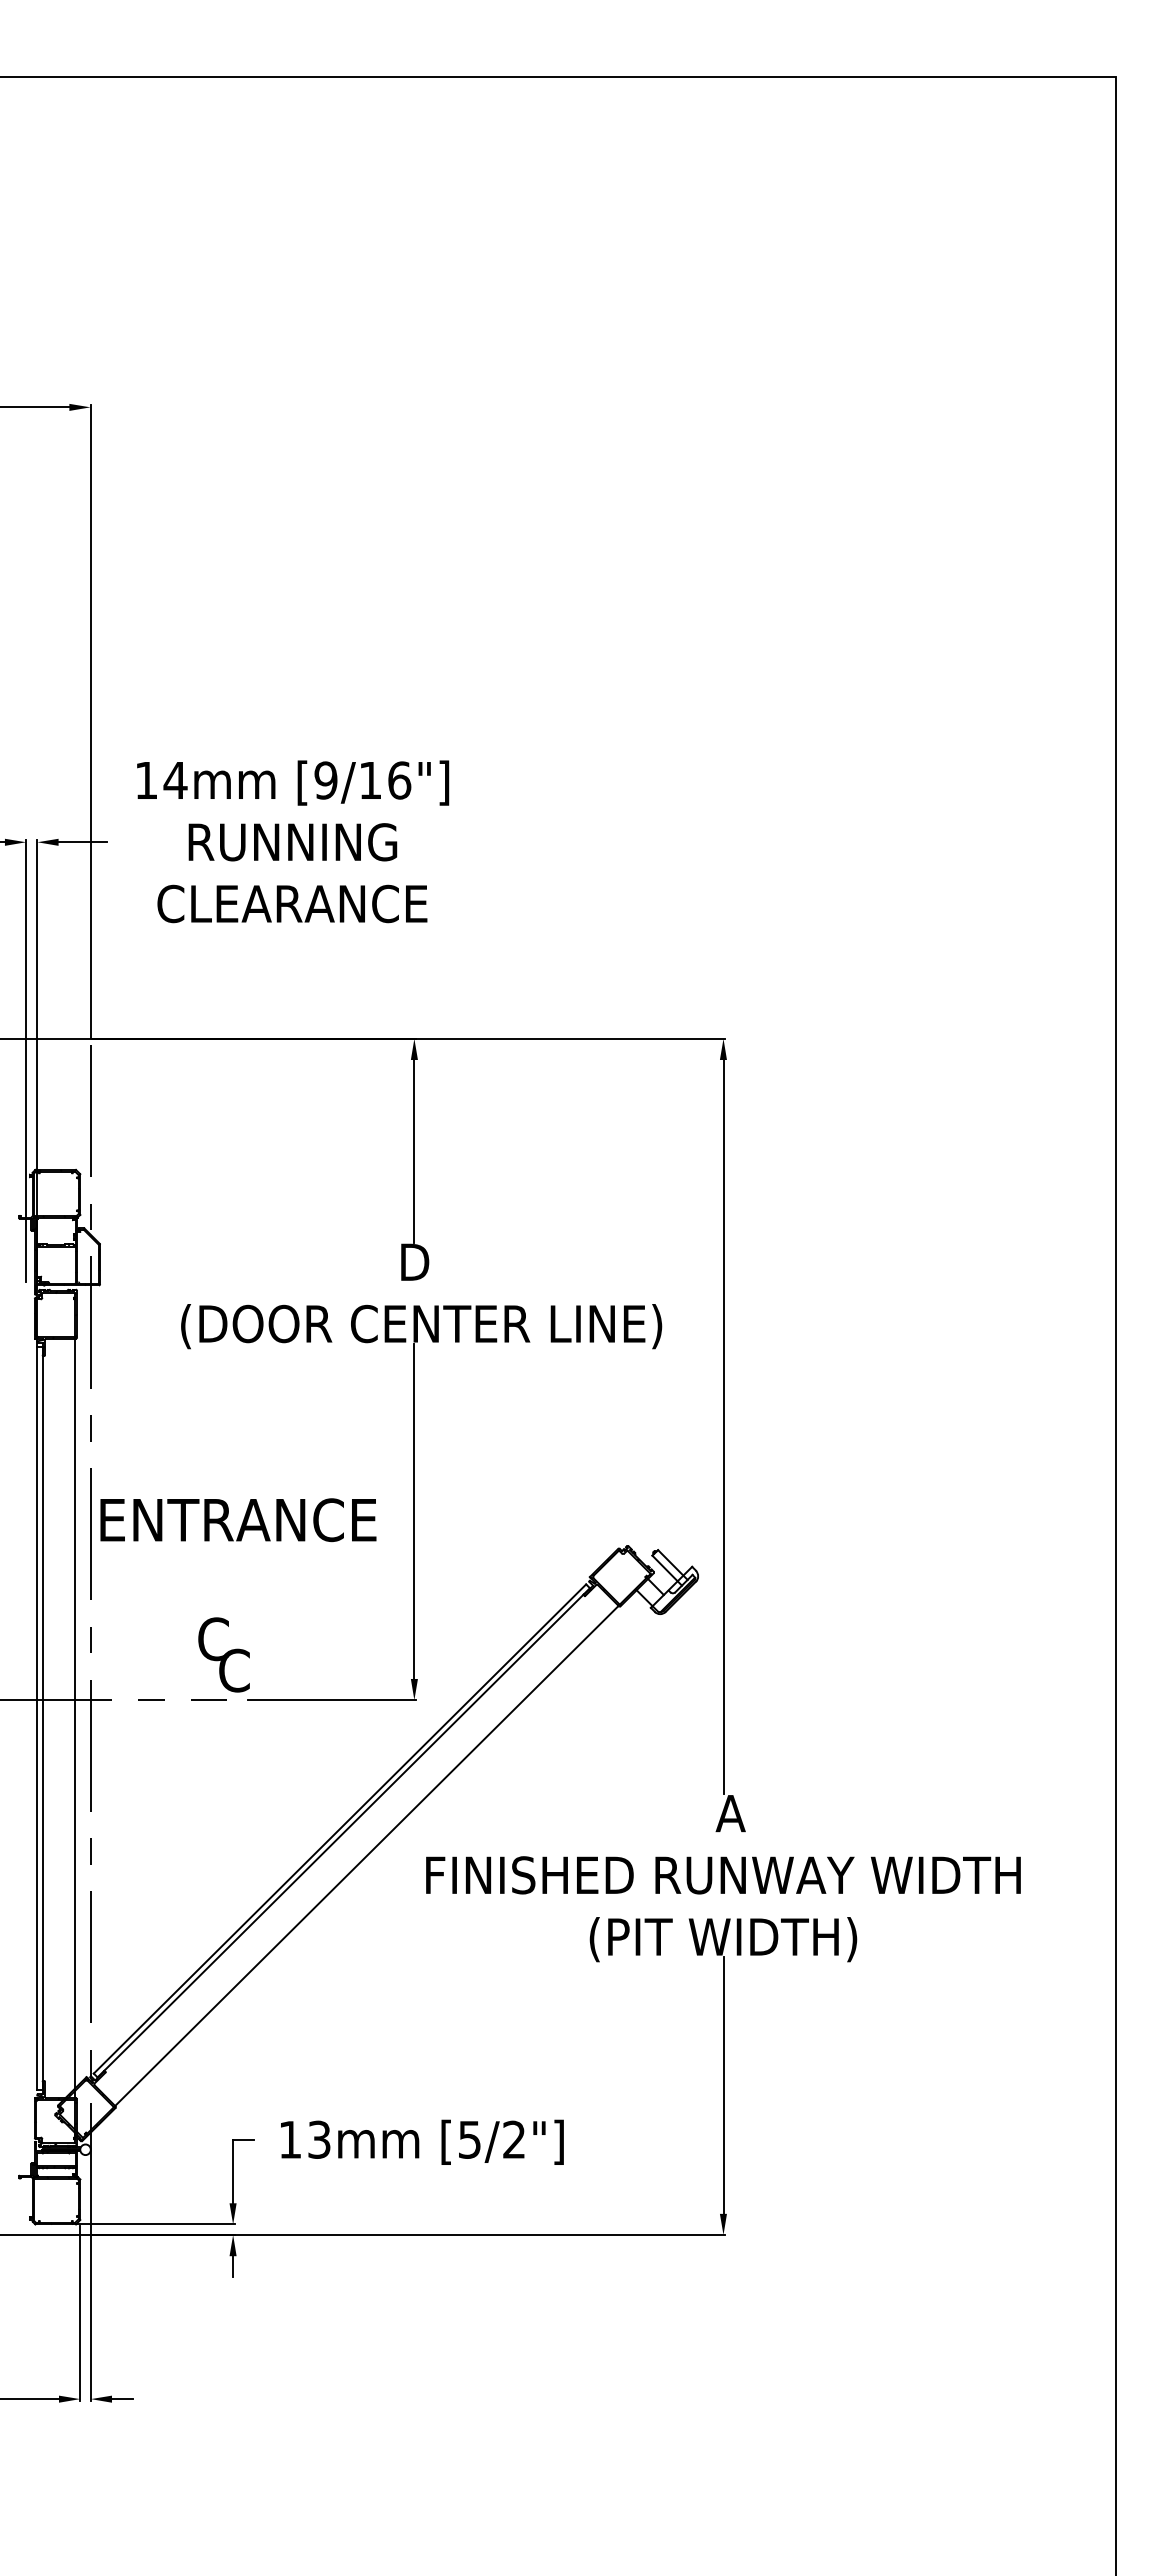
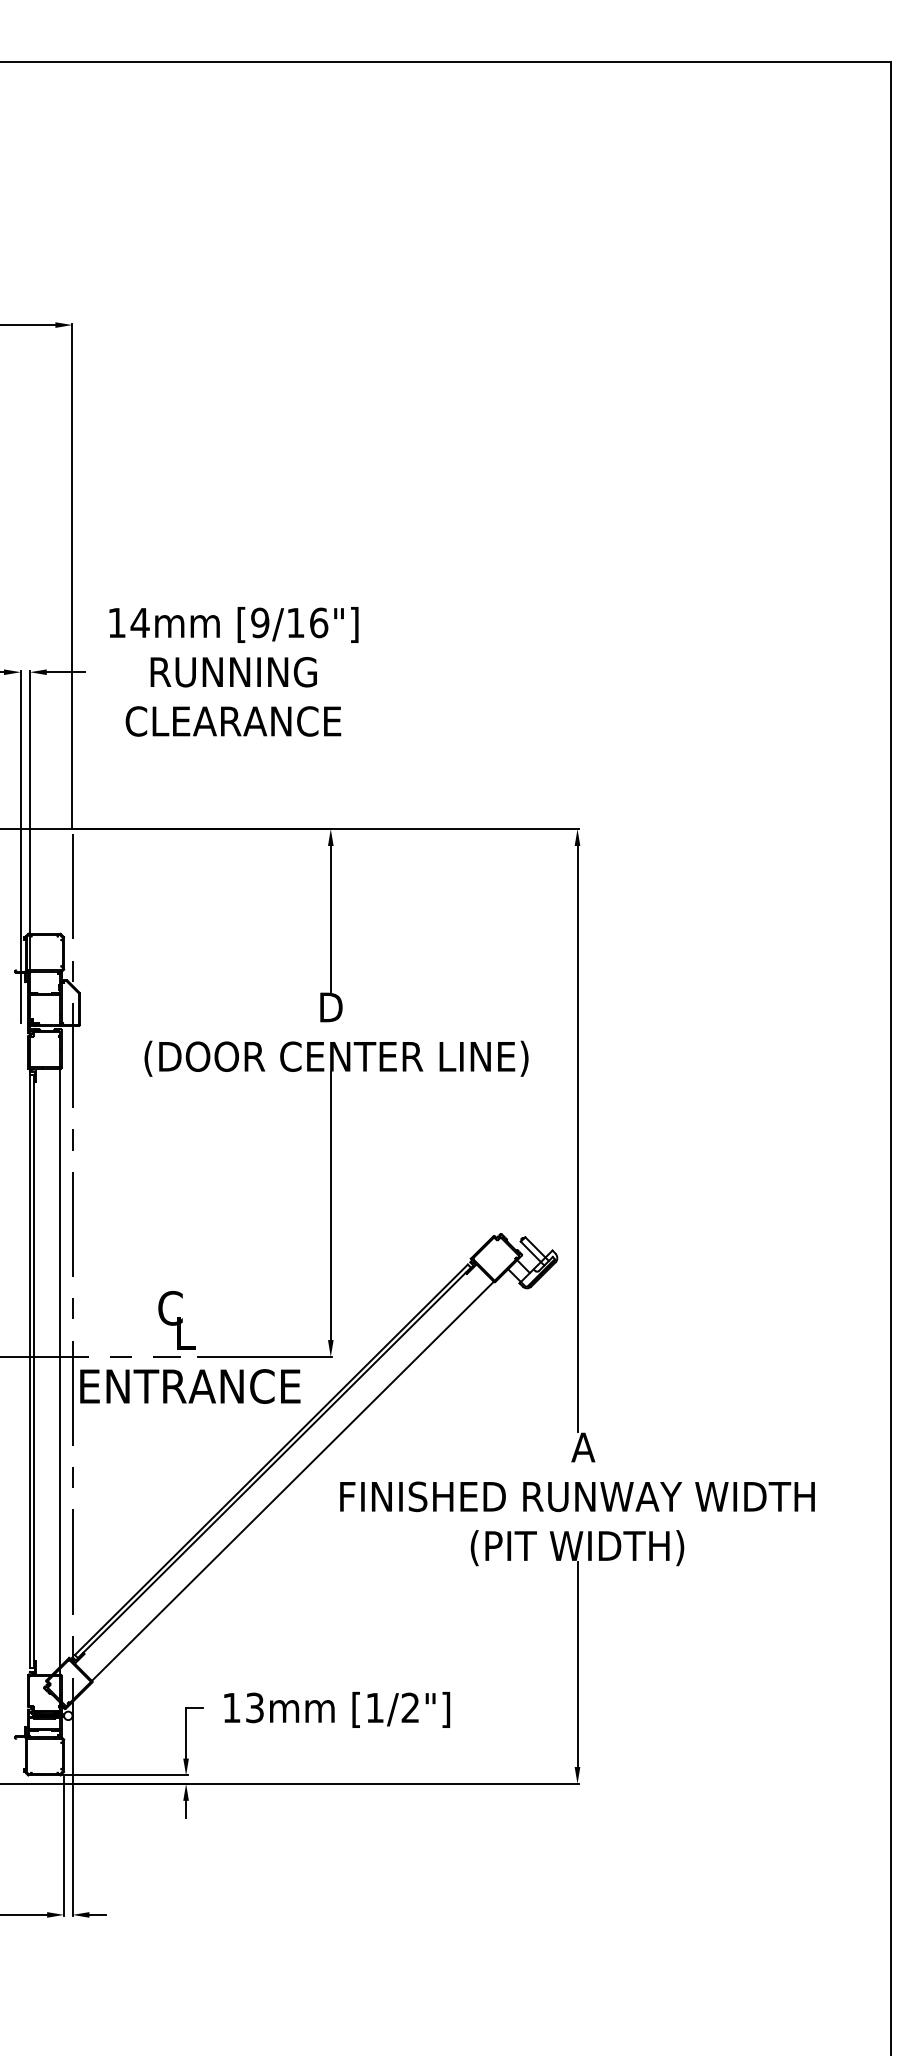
text: (238, 1520) -> (190, 1386), moved
text: (234, 1670) -> (187, 1333), C -> L
text: (469, 2139) -> (374, 1707), [5/2"] -> [1/2"]

